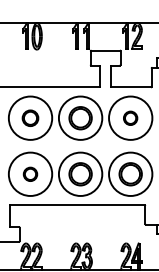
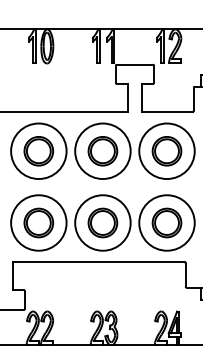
part: (30, 118) -> (38, 151), size x1.43
part: (130, 118) -> (166, 151), size x1.67
part: (30, 174) -> (38, 223), size x1.67

